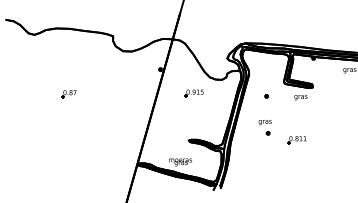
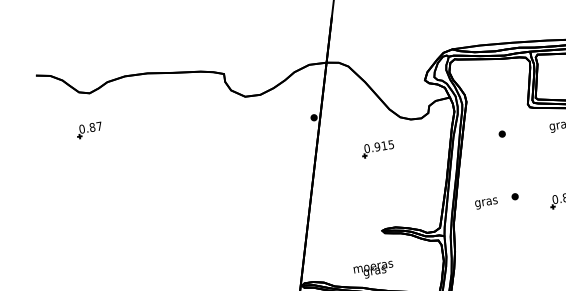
part: (68, 94) -> (88, 131), moved
text: (264, 122) -> (485, 203), moved

